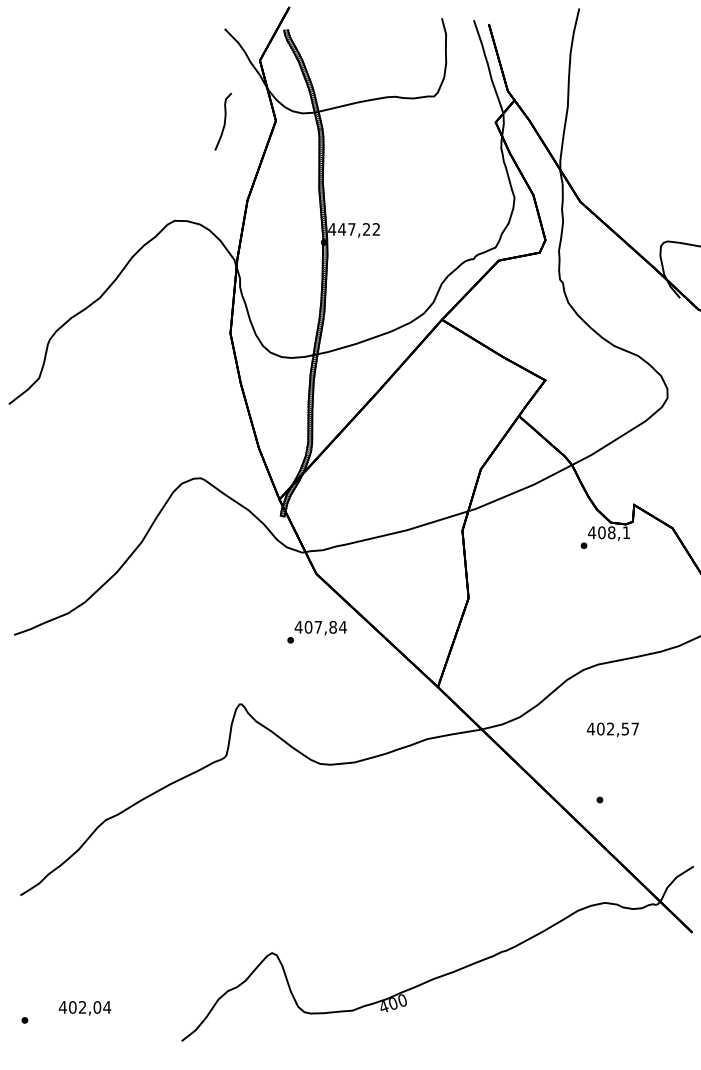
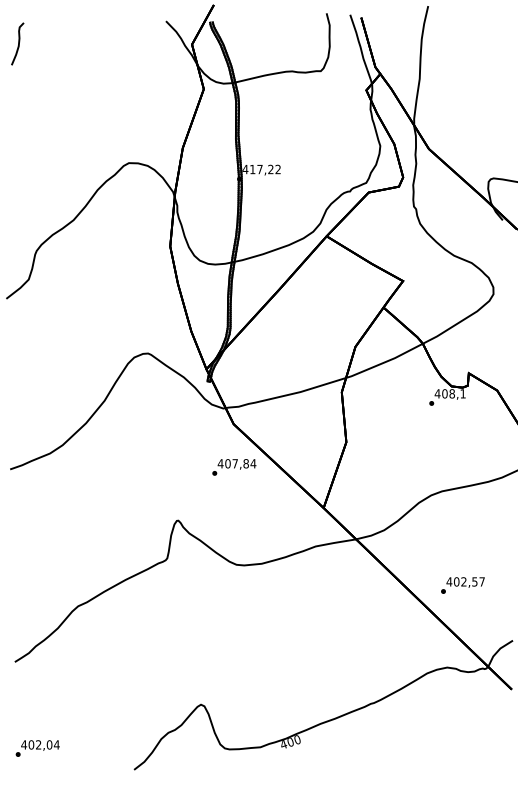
curve: (224, 121) -> (18, 43), moved
text: (342, 229) -> (253, 169), 447,22 -> 417,22
text: (612, 729) -> (465, 582), moved
text: (84, 1008) -> (40, 745), moved

